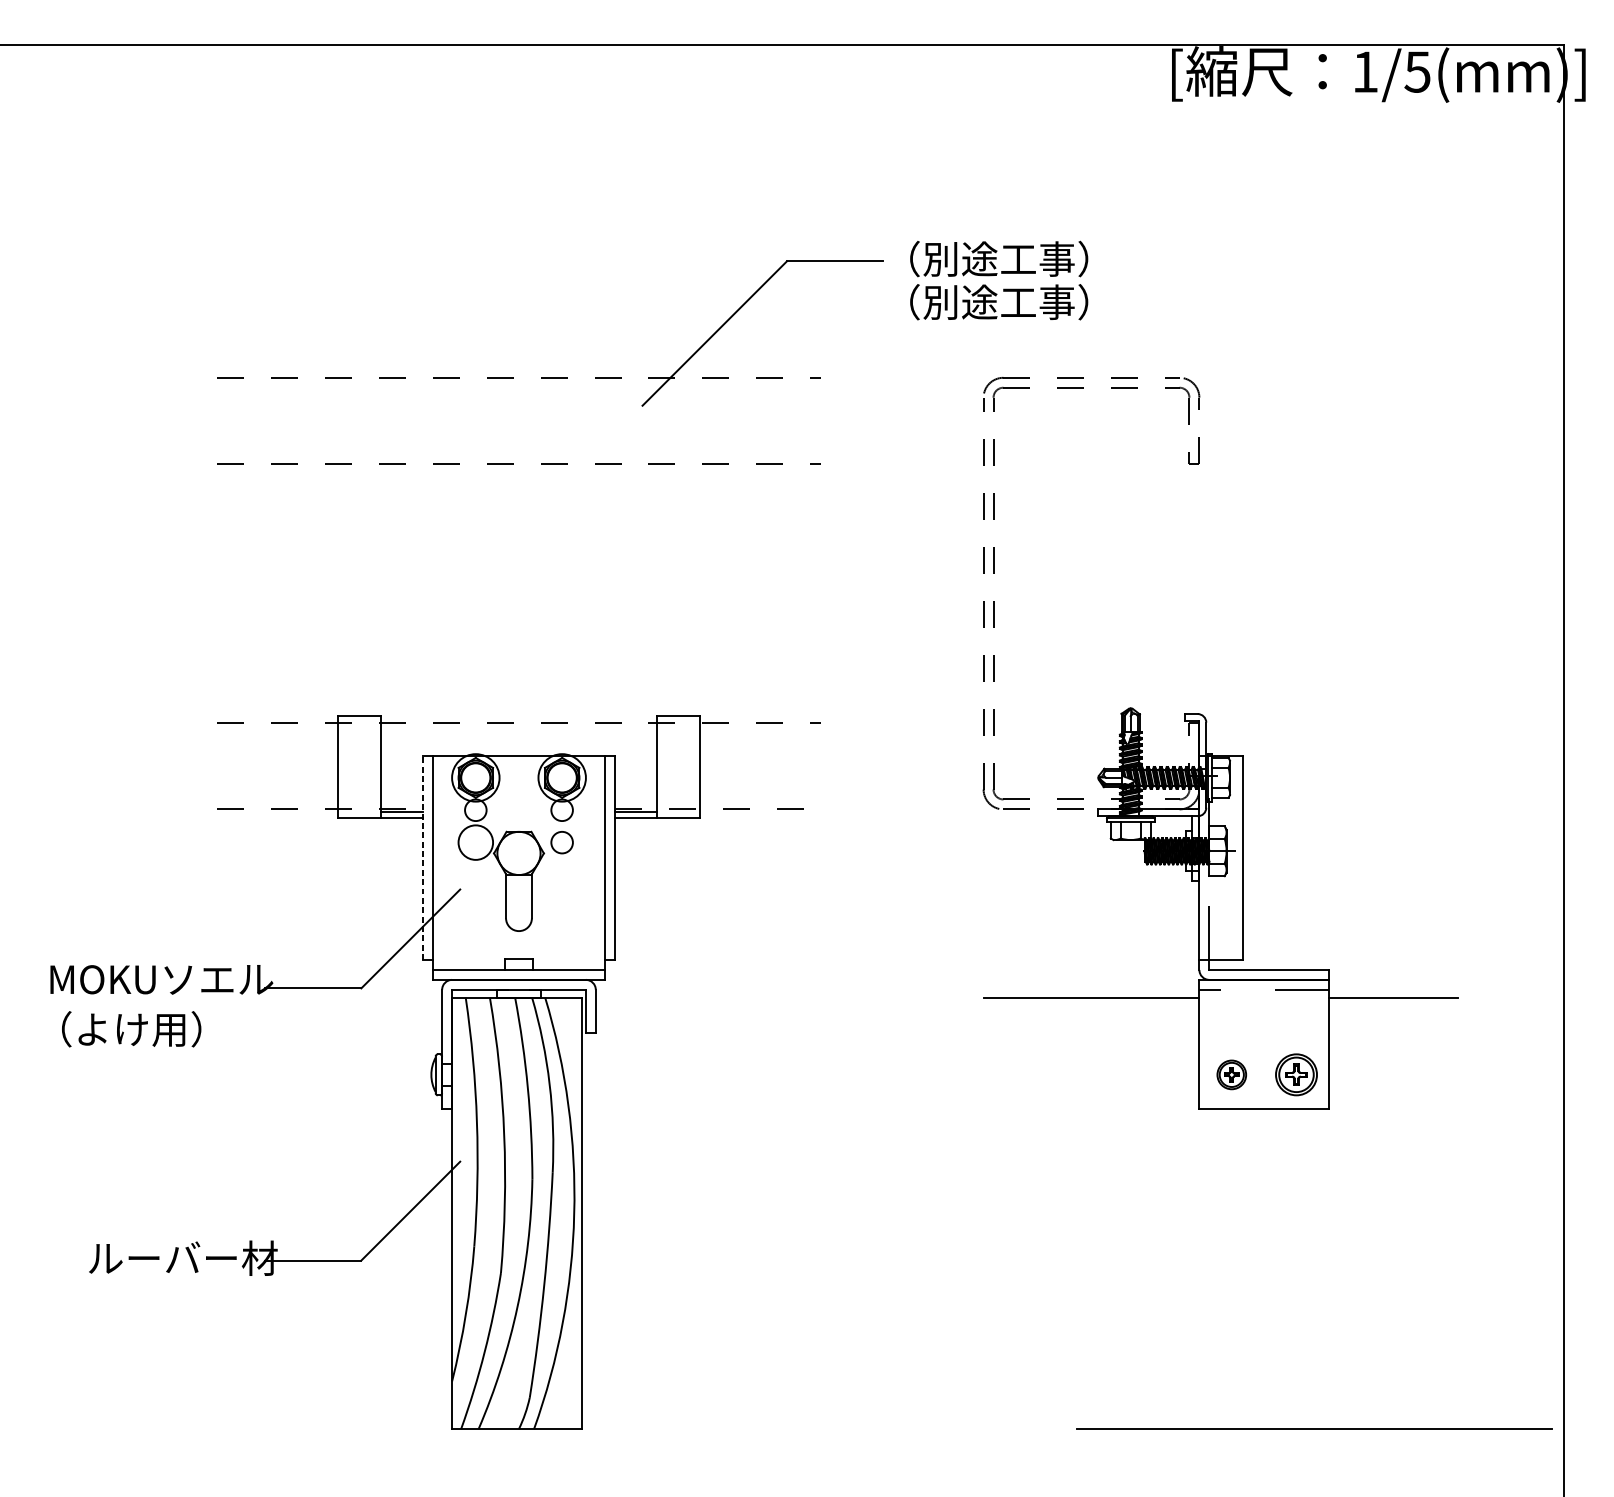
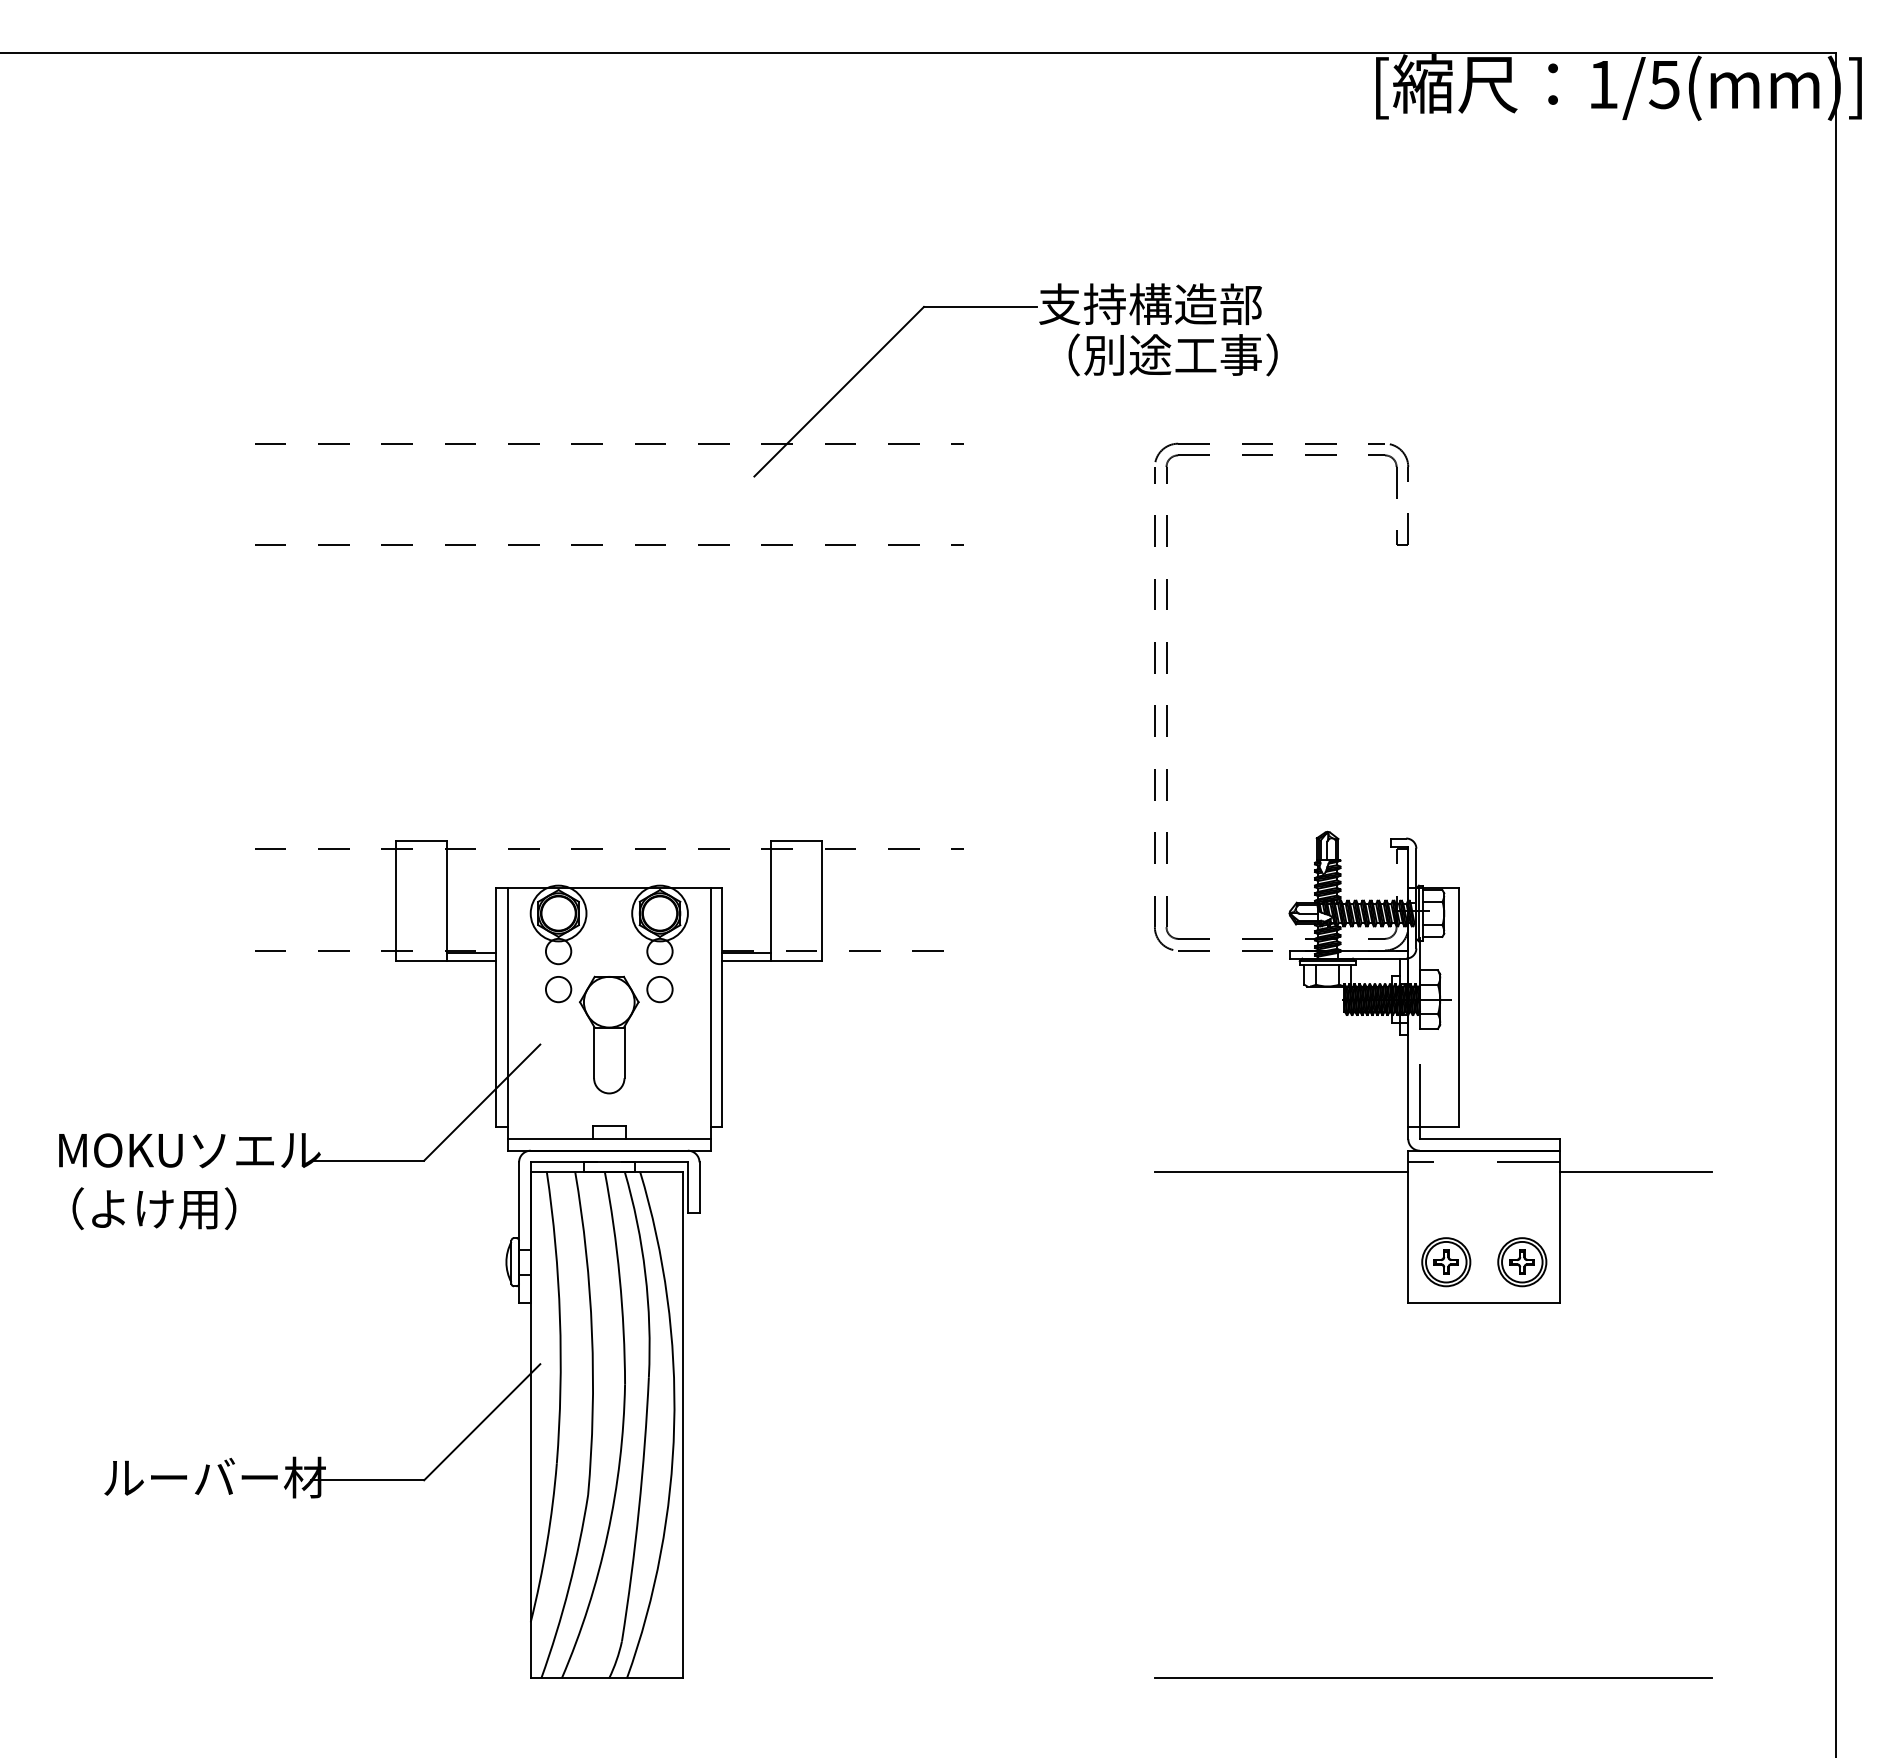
text: (986, 258) -> (1158, 303), （別途工事） -> 支持構造部
circle: (475, 842) -> (558, 989), size x0.62
line: (422, 857) -> (496, 1007), dashed -> solid
part: (1231, 1075) -> (1446, 1262), size x1.43
line: (1314, 1428) -> (1433, 1677), moved

